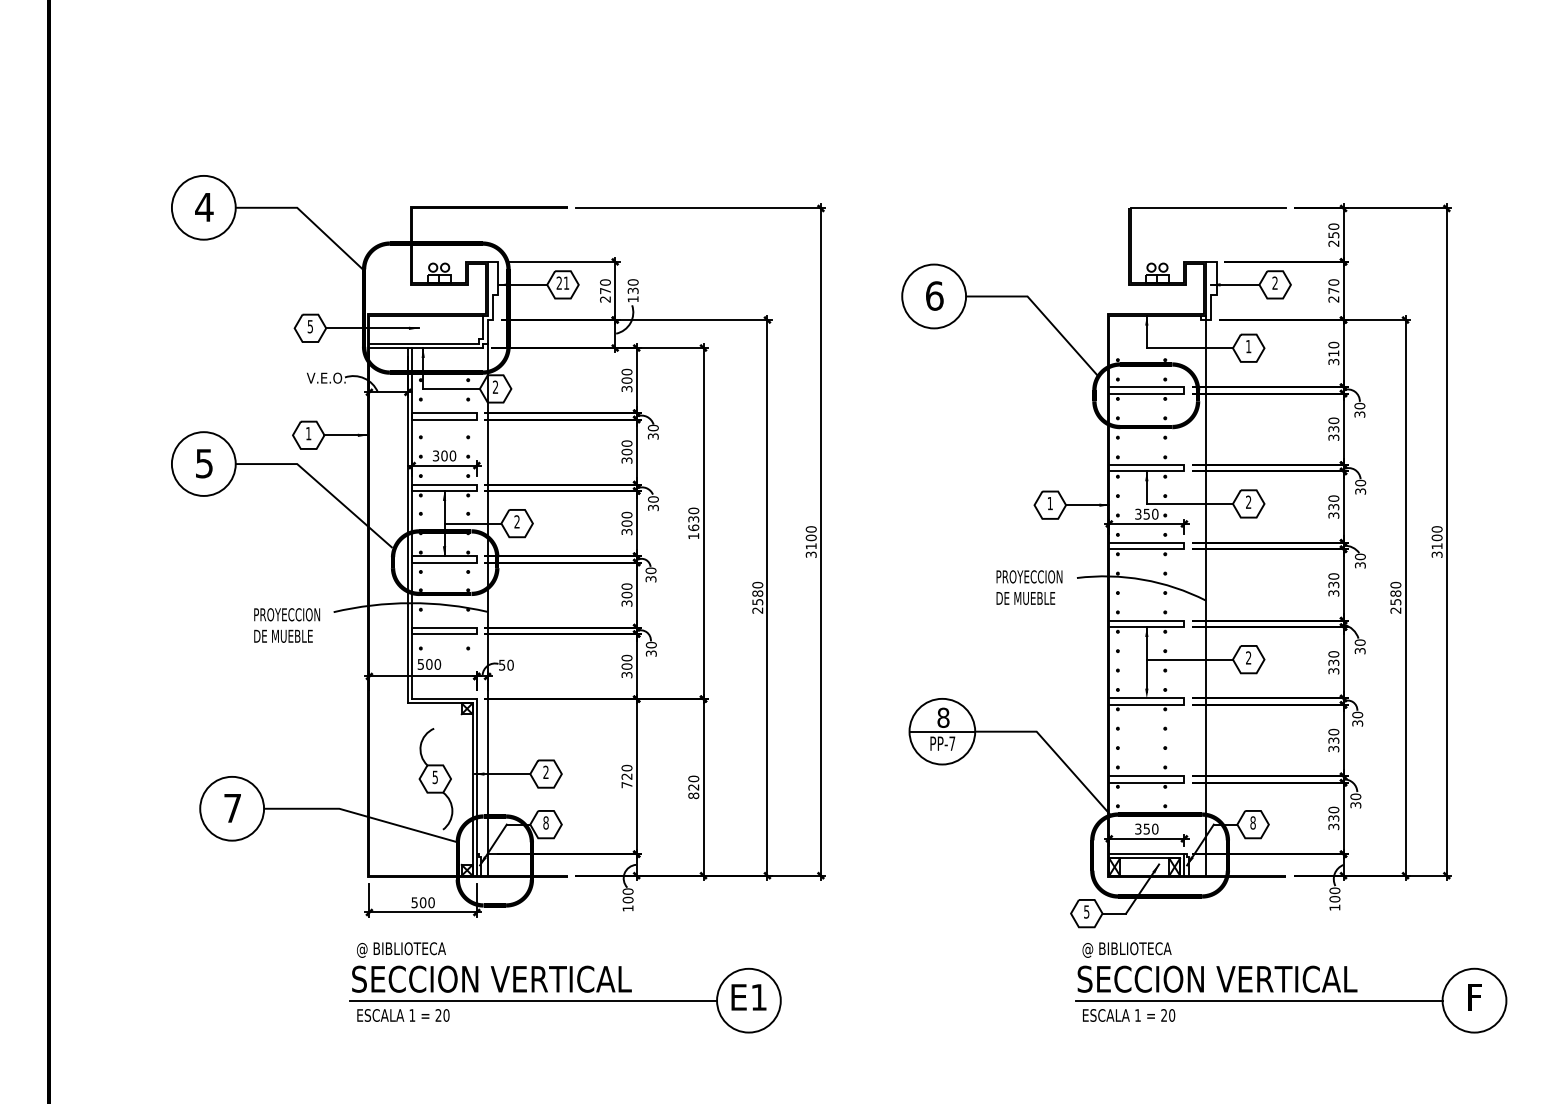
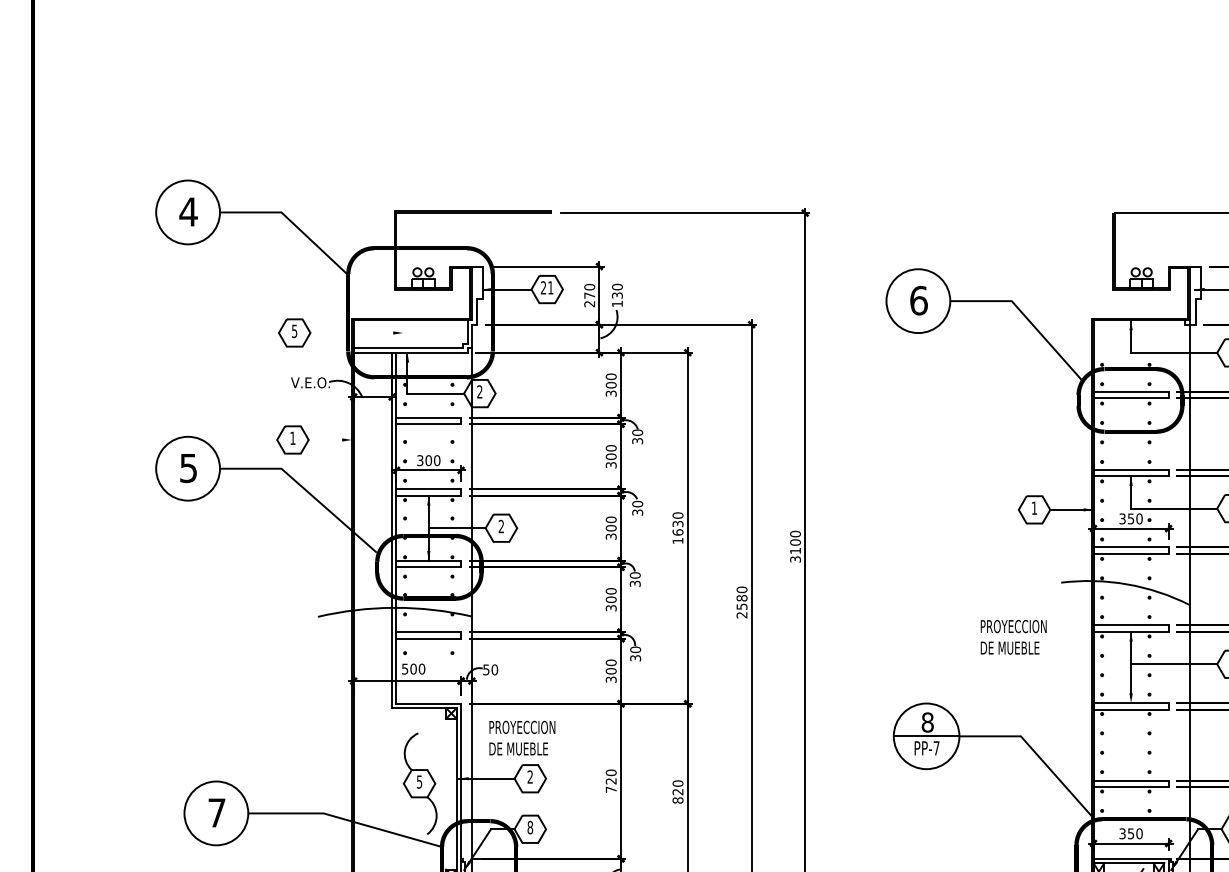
line: (372, 328) -> (356, 333), removed
line: (345, 435) -> (329, 440), removed
text: (1029, 587) -> (1013, 637), moved
text: (287, 625) -> (522, 738), moved

